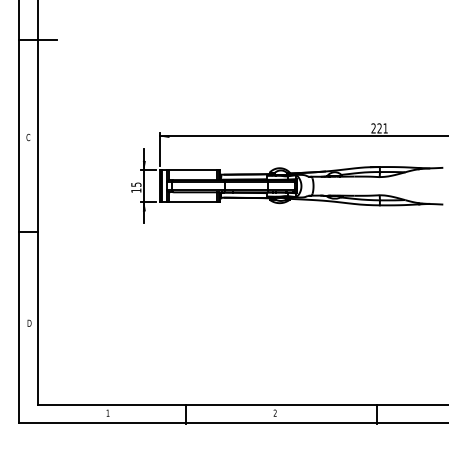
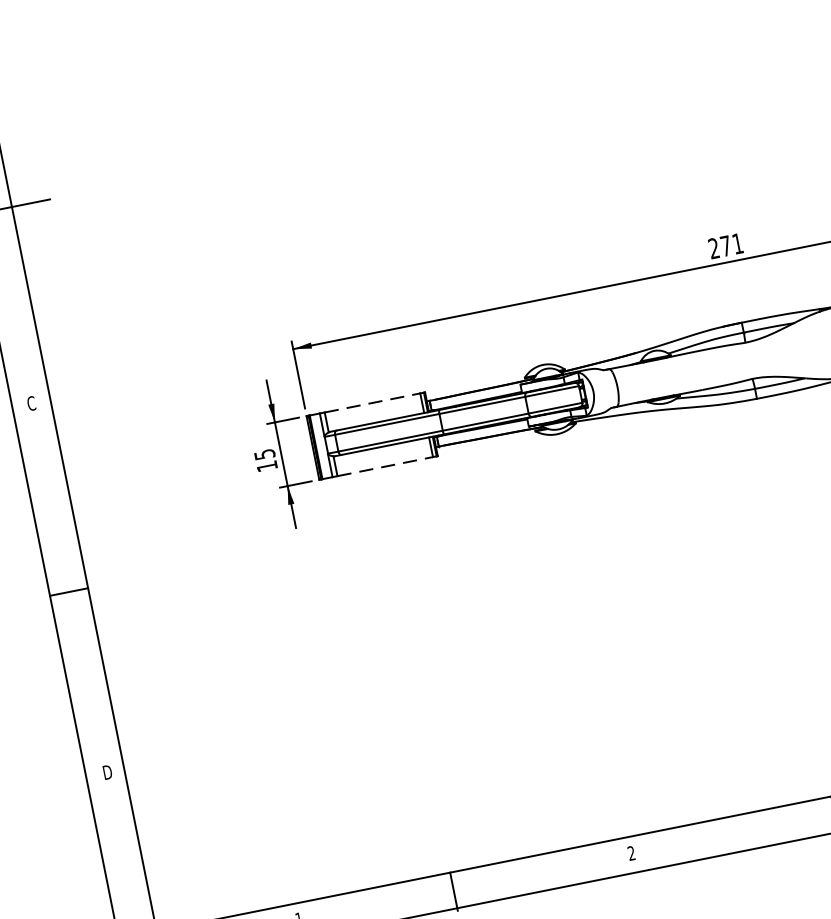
text: (379, 128) -> (725, 246), 221 -> 271
line: (193, 170) -> (372, 403), solid -> dashed
line: (193, 202) -> (385, 467), solid -> dashed

